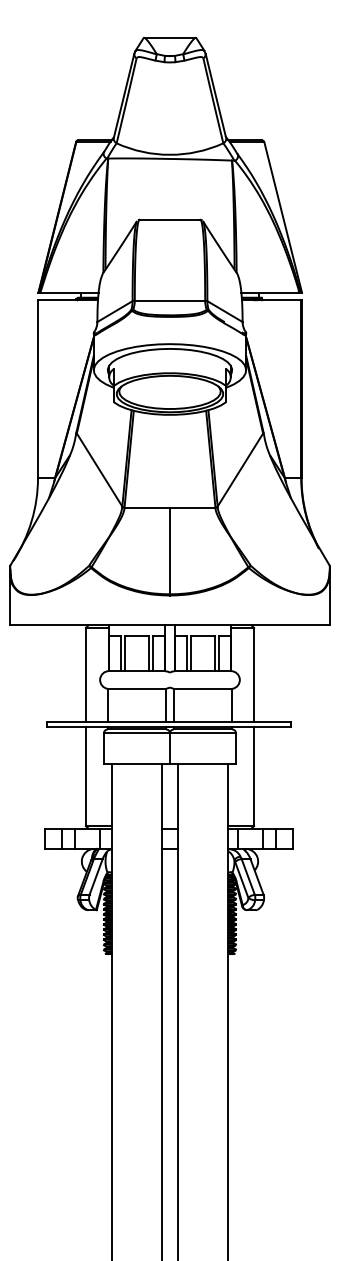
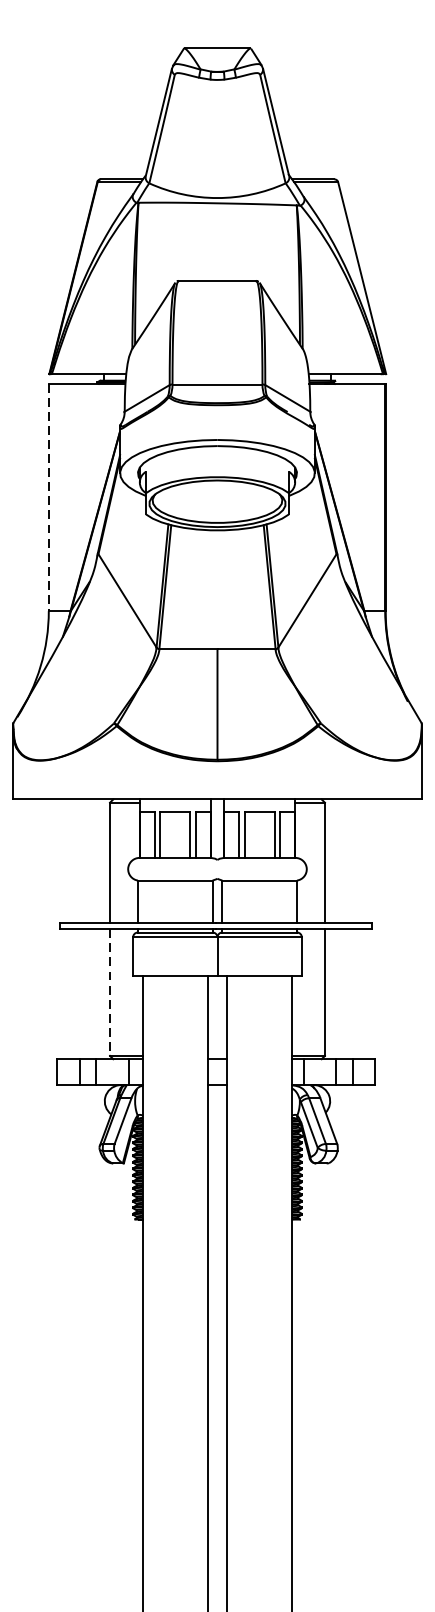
line: (38, 389) -> (49, 497), solid -> dashed
line: (85, 776) -> (109, 992), solid -> dashed

